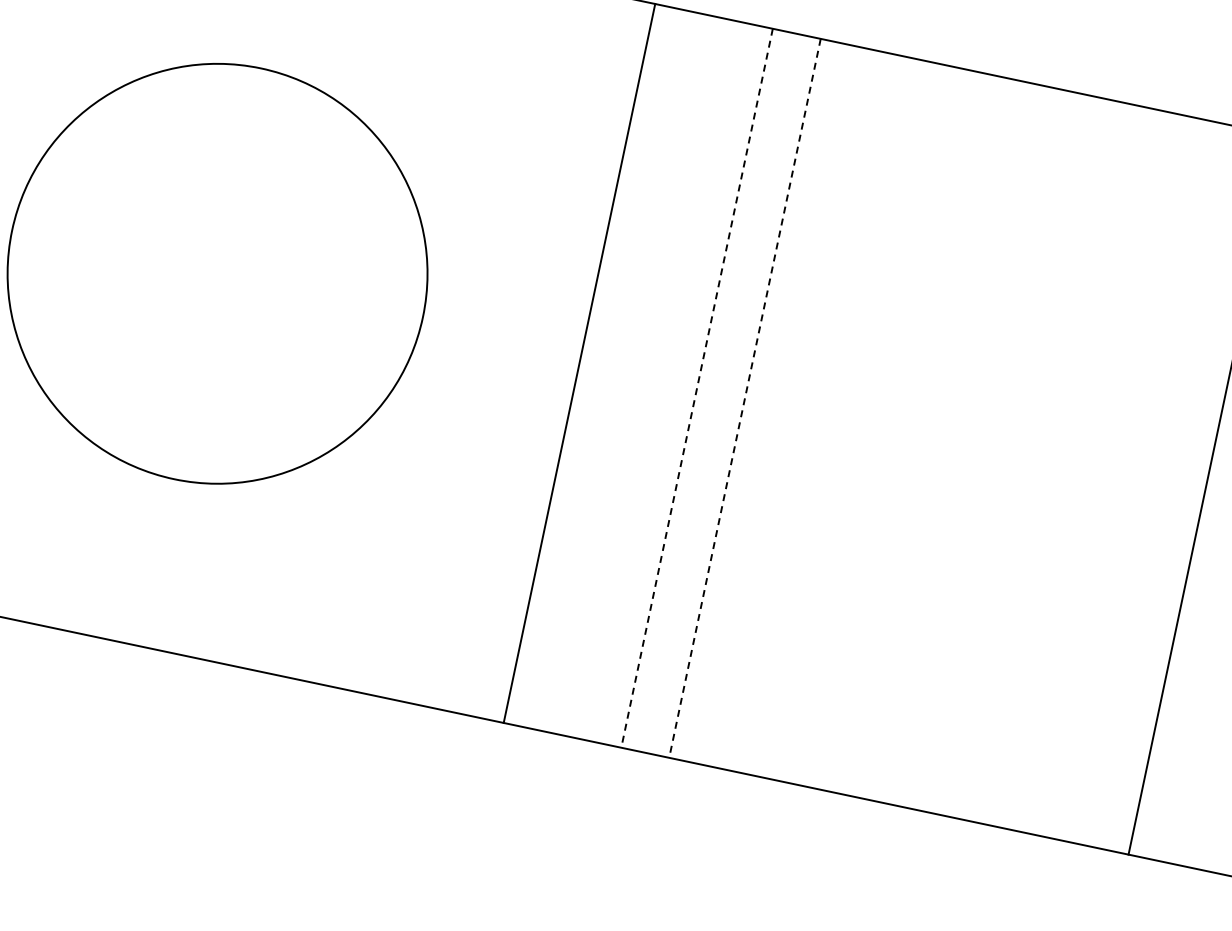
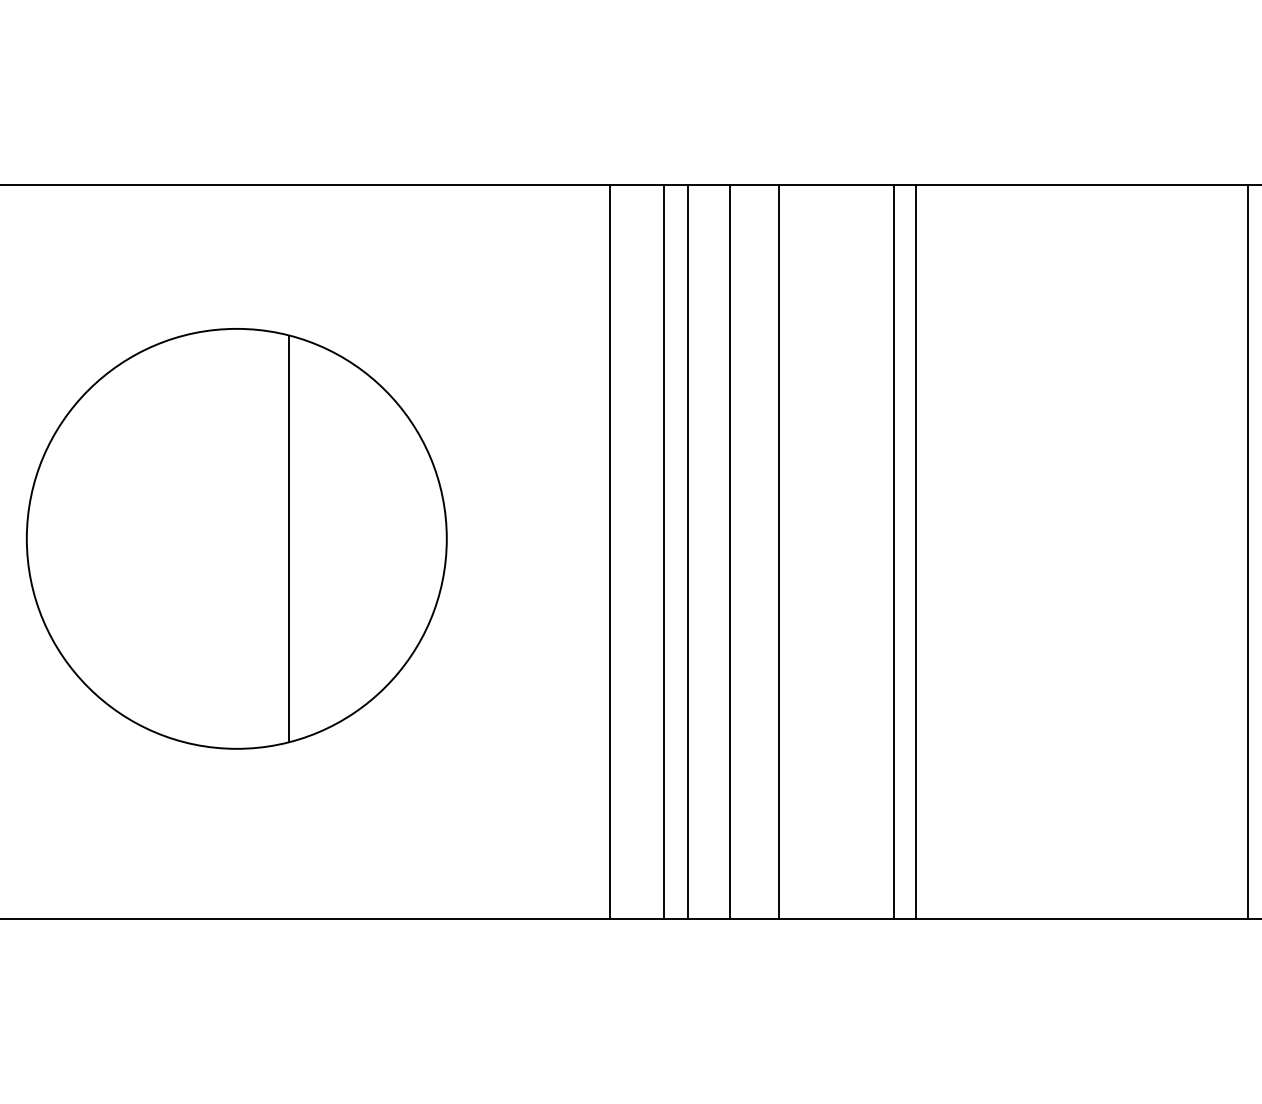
line: (269, 284) -> (289, 538), added
line: (632, 374) -> (663, 551), added
line: (656, 379) -> (688, 551), added
line: (696, 388) -> (729, 552), dashed -> solid
line: (744, 398) -> (778, 552), dashed -> solid
line: (857, 421) -> (893, 551), added
line: (879, 426) -> (916, 551), added

